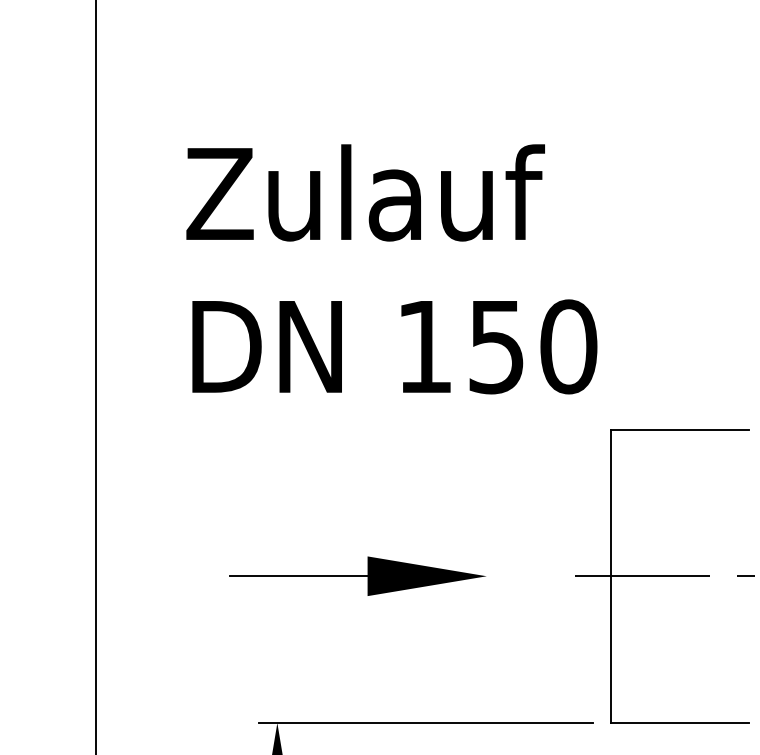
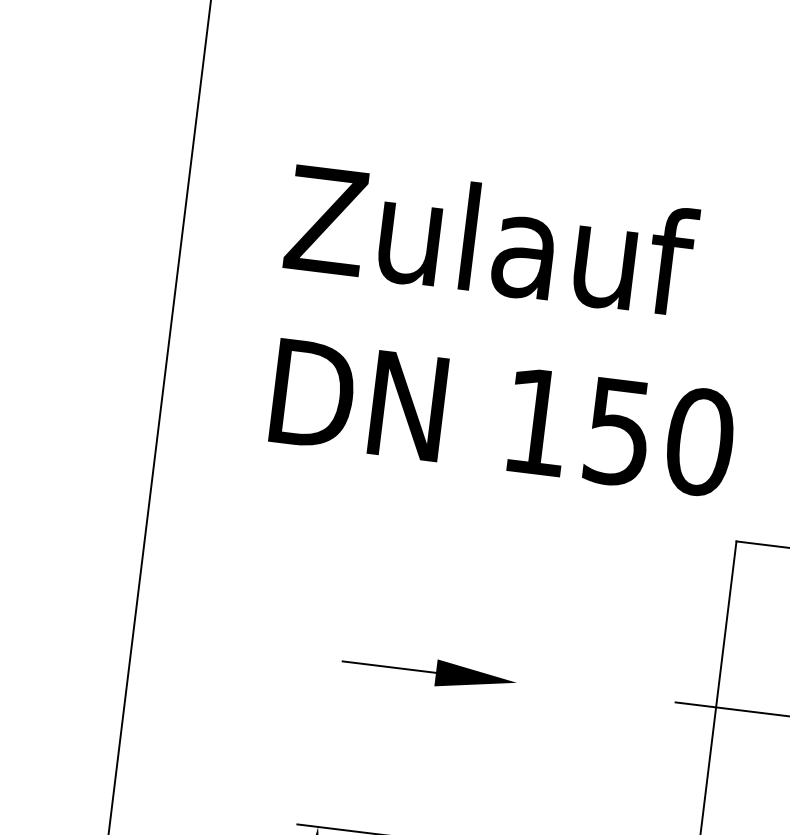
part: (357, 575) -> (429, 671), size x0.6

